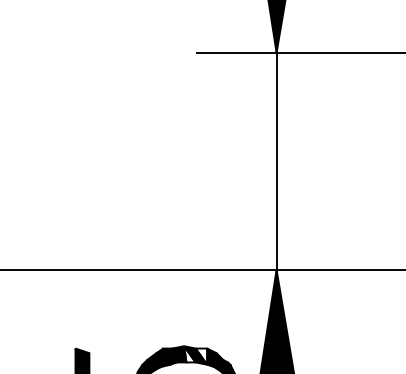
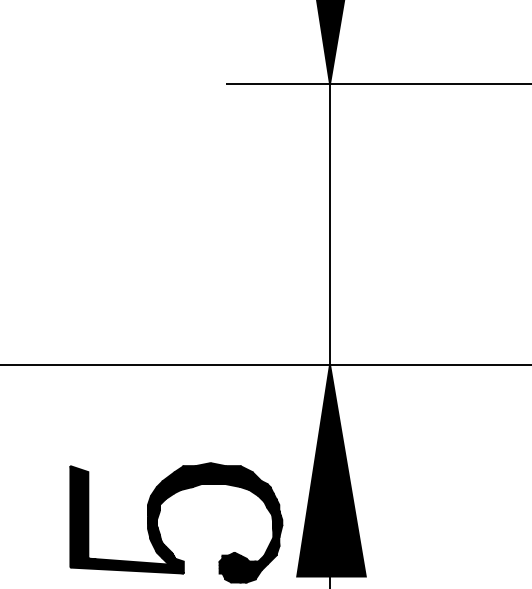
fill: (189, 354) -> (217, 473), added
fill: (201, 356) -> (232, 476), added

